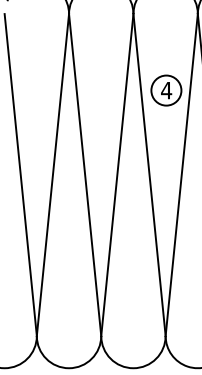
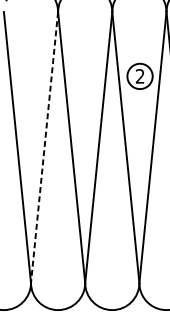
text: (166, 90) -> (140, 76), 4 -> 2
line: (52, 175) -> (44, 147), solid -> dashed

